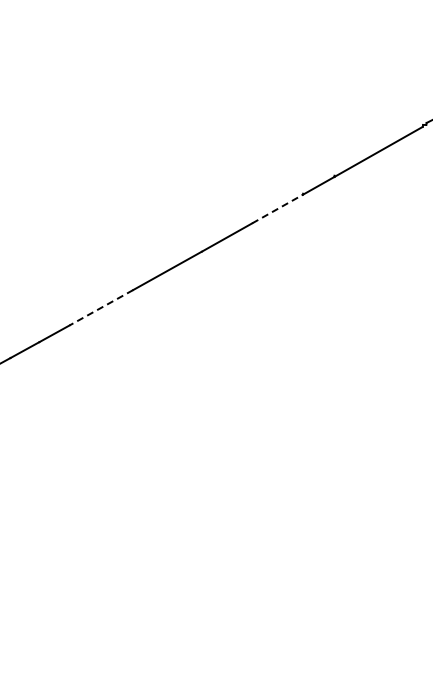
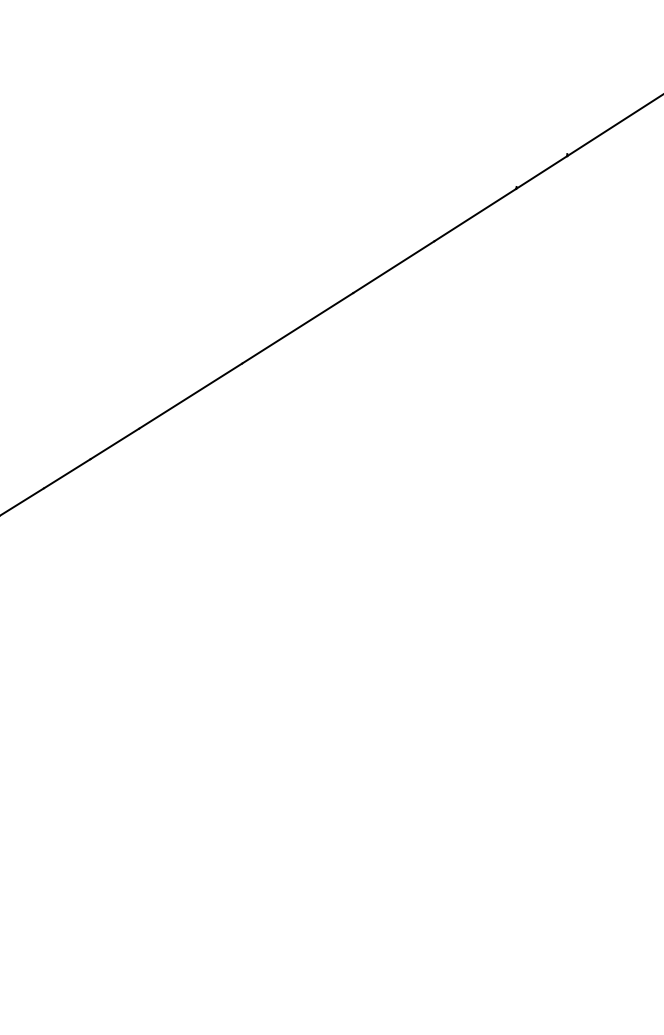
line: (277, 208) -> (475, 214), dashed -> solid
line: (100, 308) -> (189, 397), dashed -> solid

